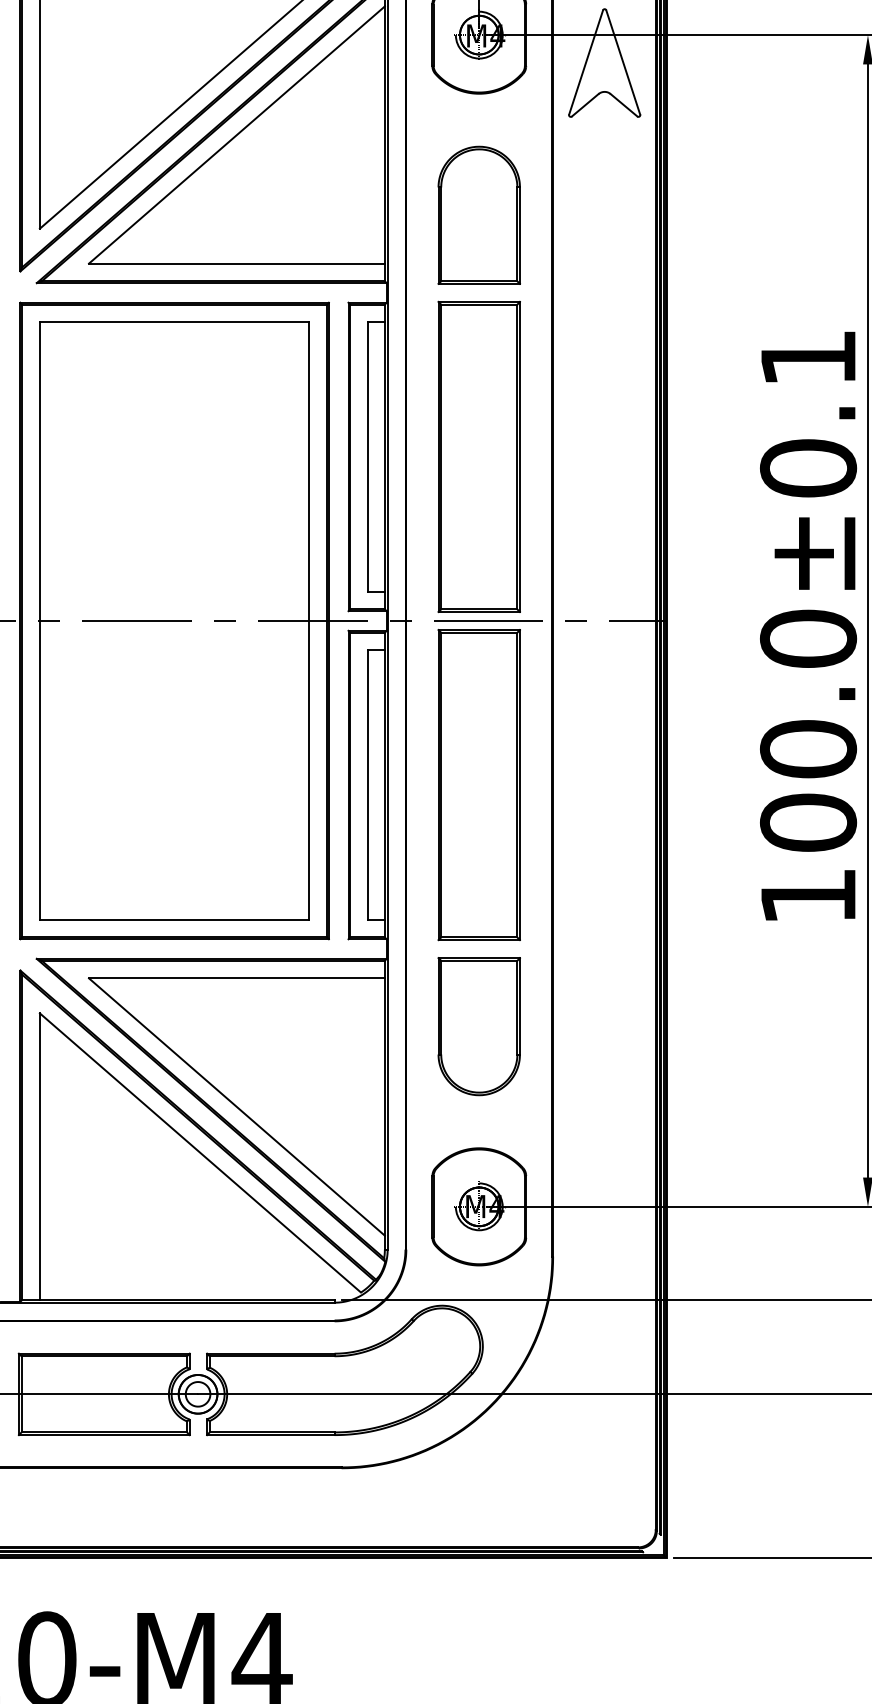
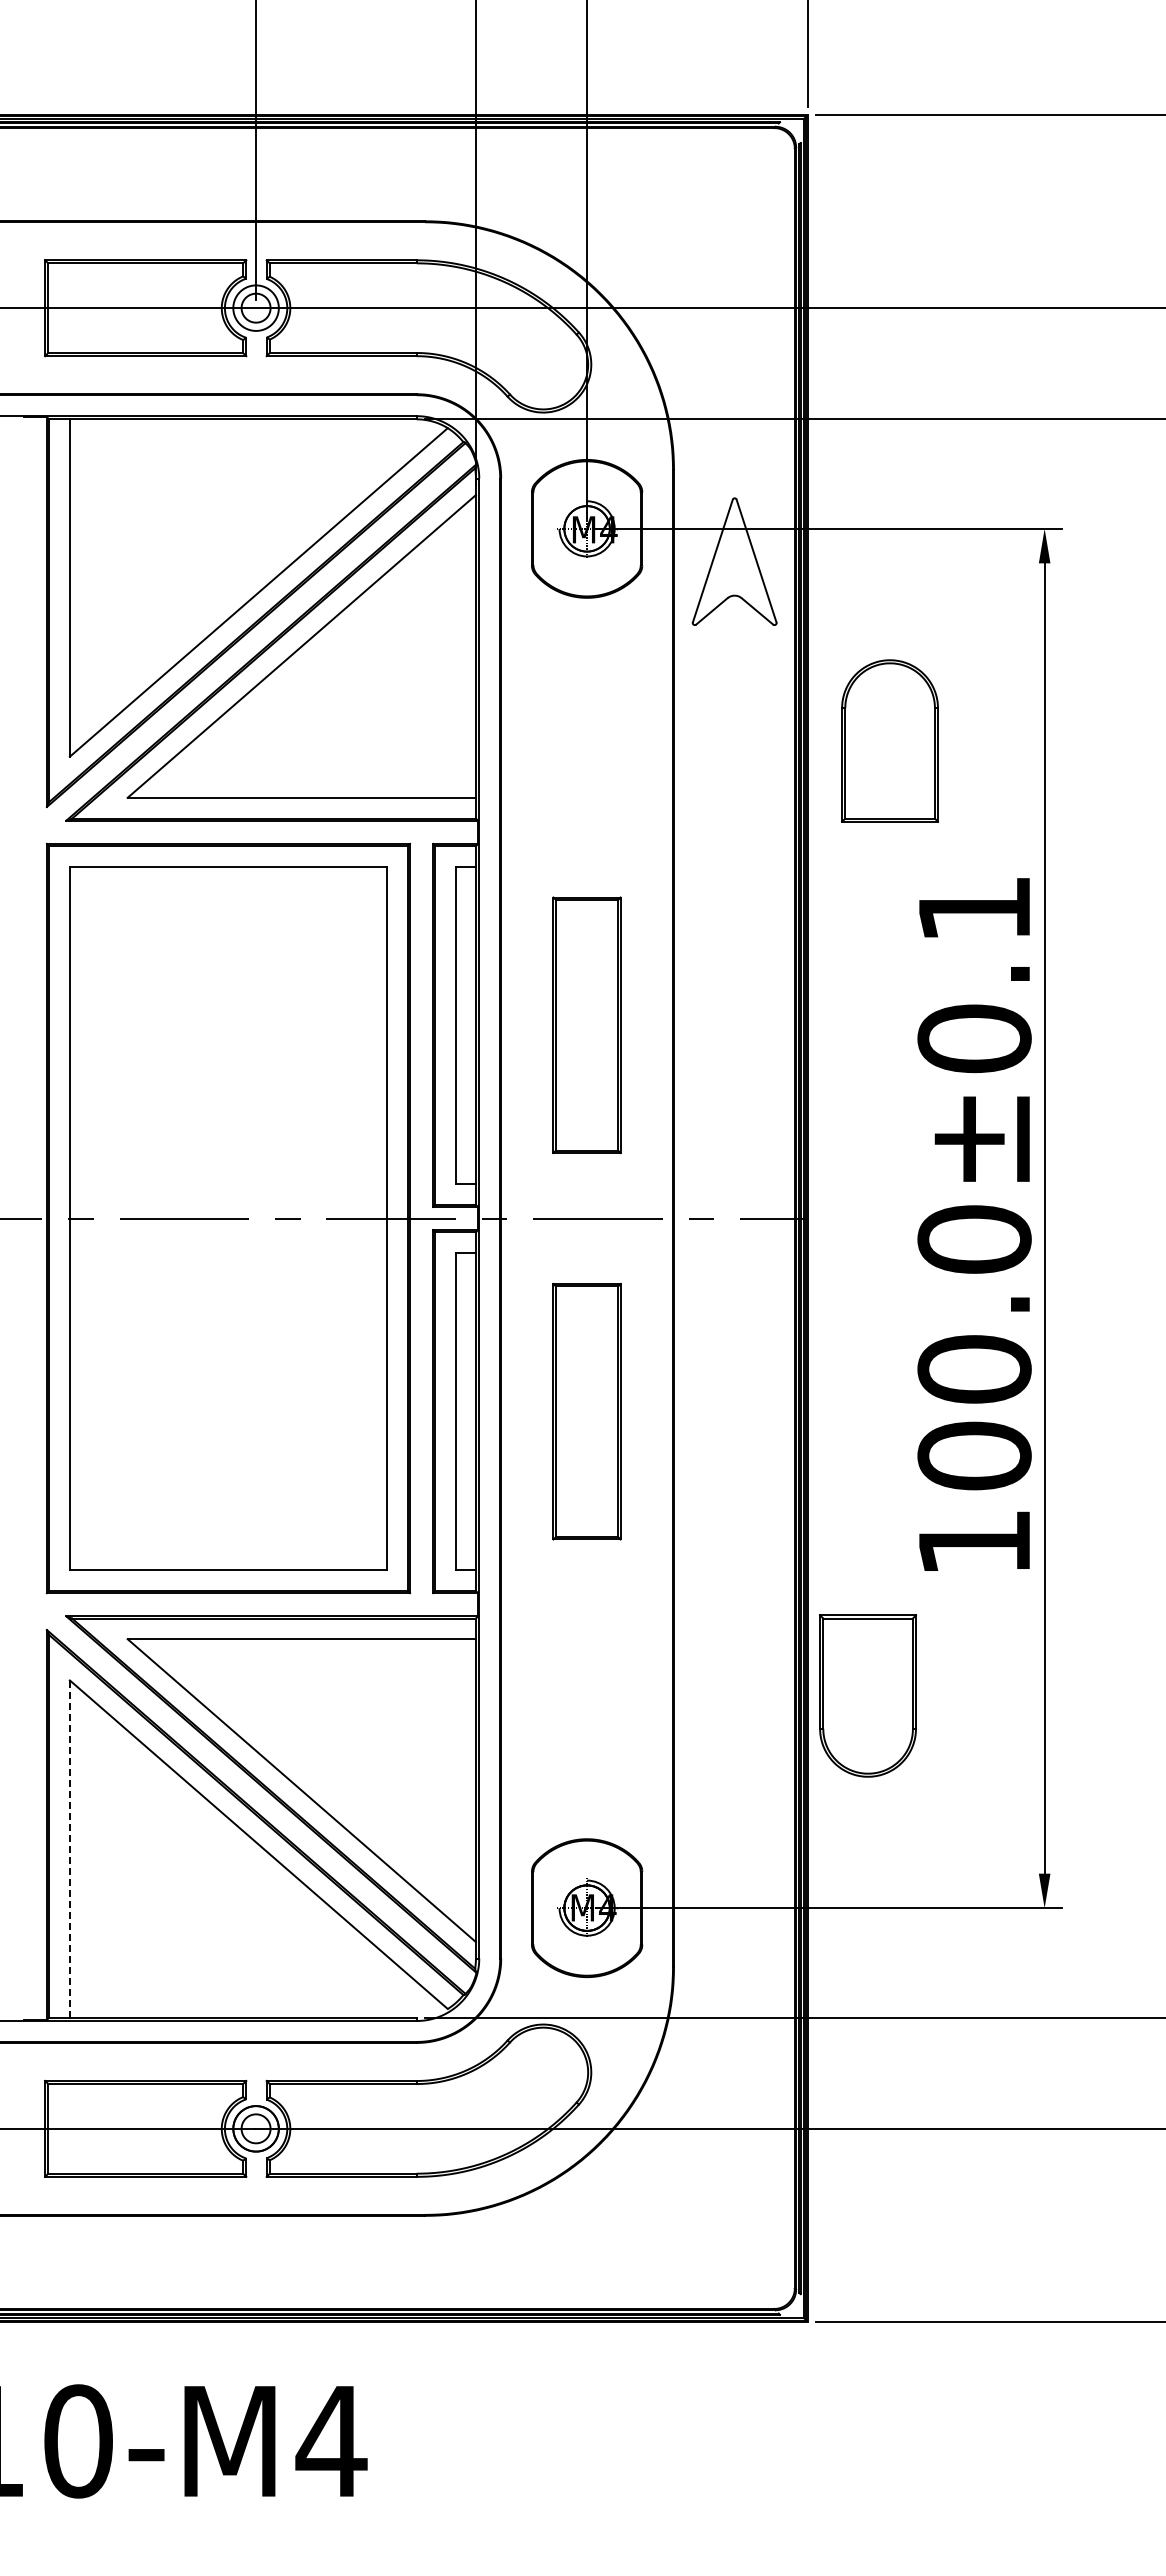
part: (479, 214) -> (890, 740), moved
part: (478, 456) -> (586, 1024), size x0.7
part: (478, 784) -> (586, 1411), size x0.7
part: (479, 1026) -> (868, 1695), moved
line: (39, 1157) -> (69, 1849), solid -> dashed

